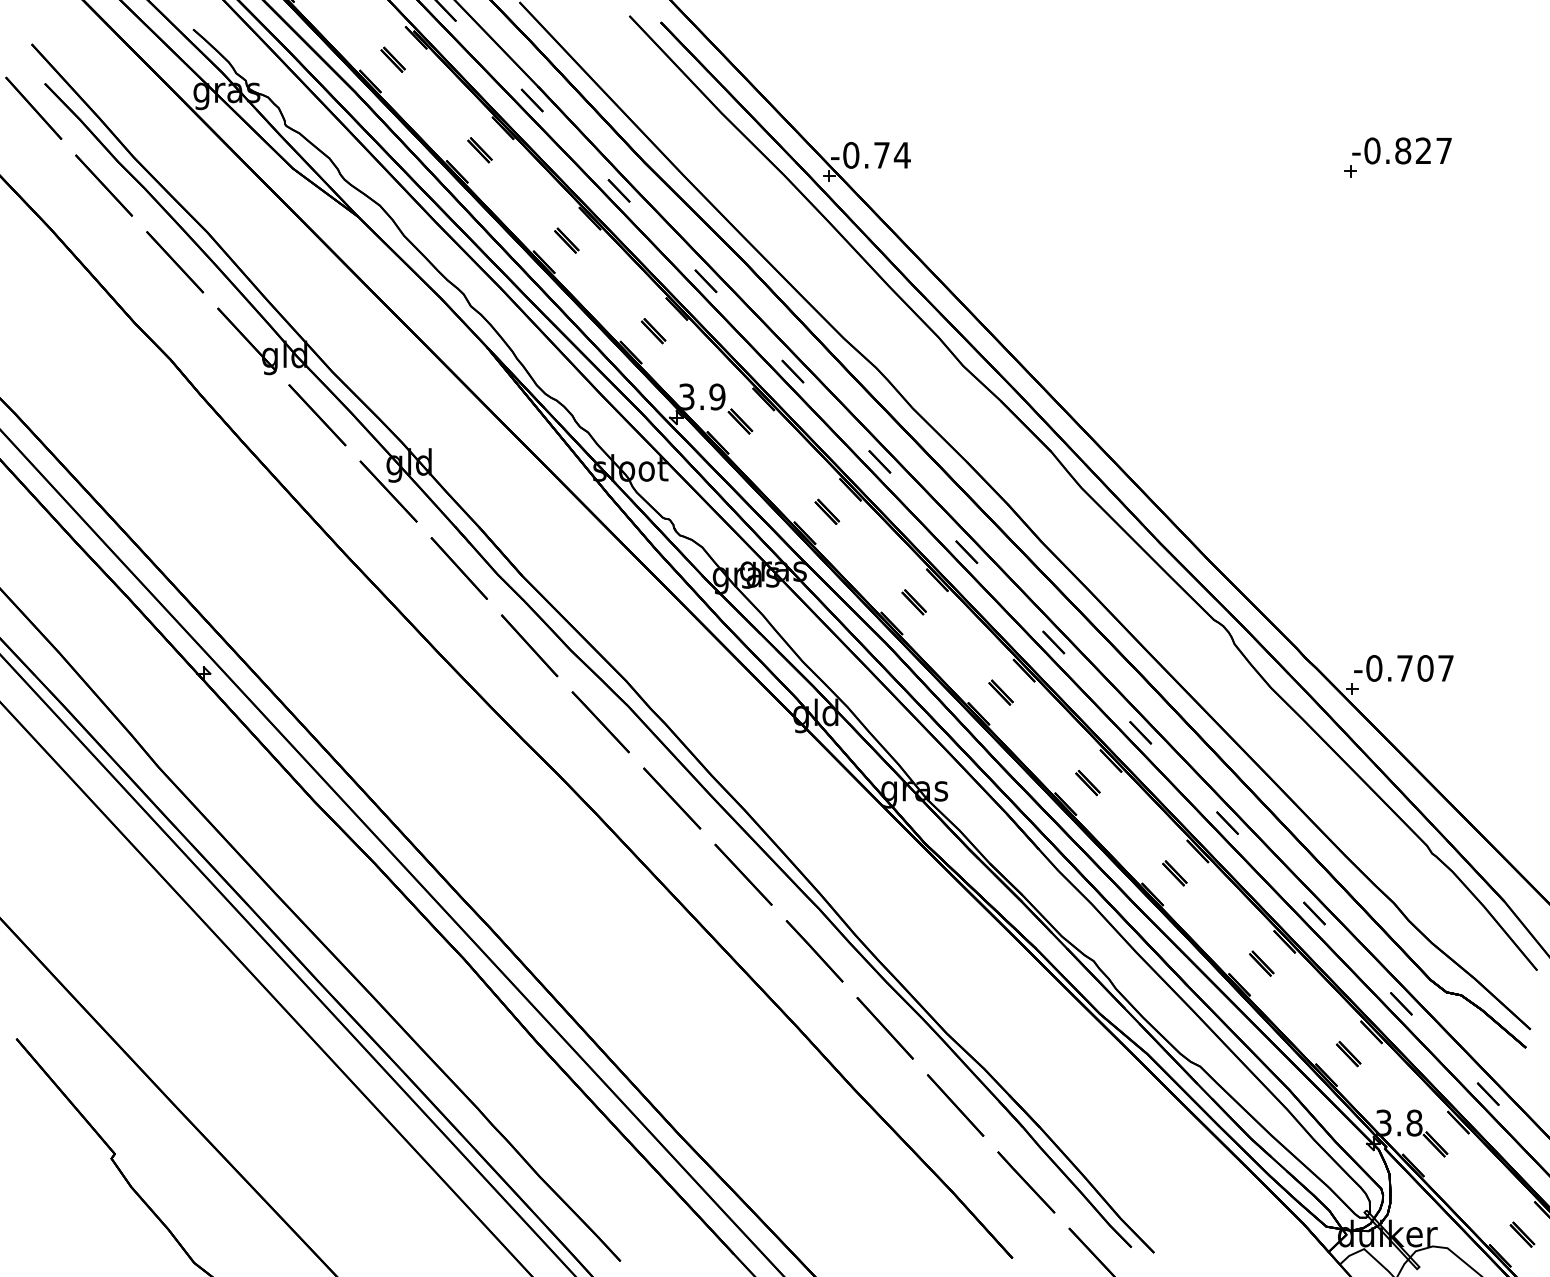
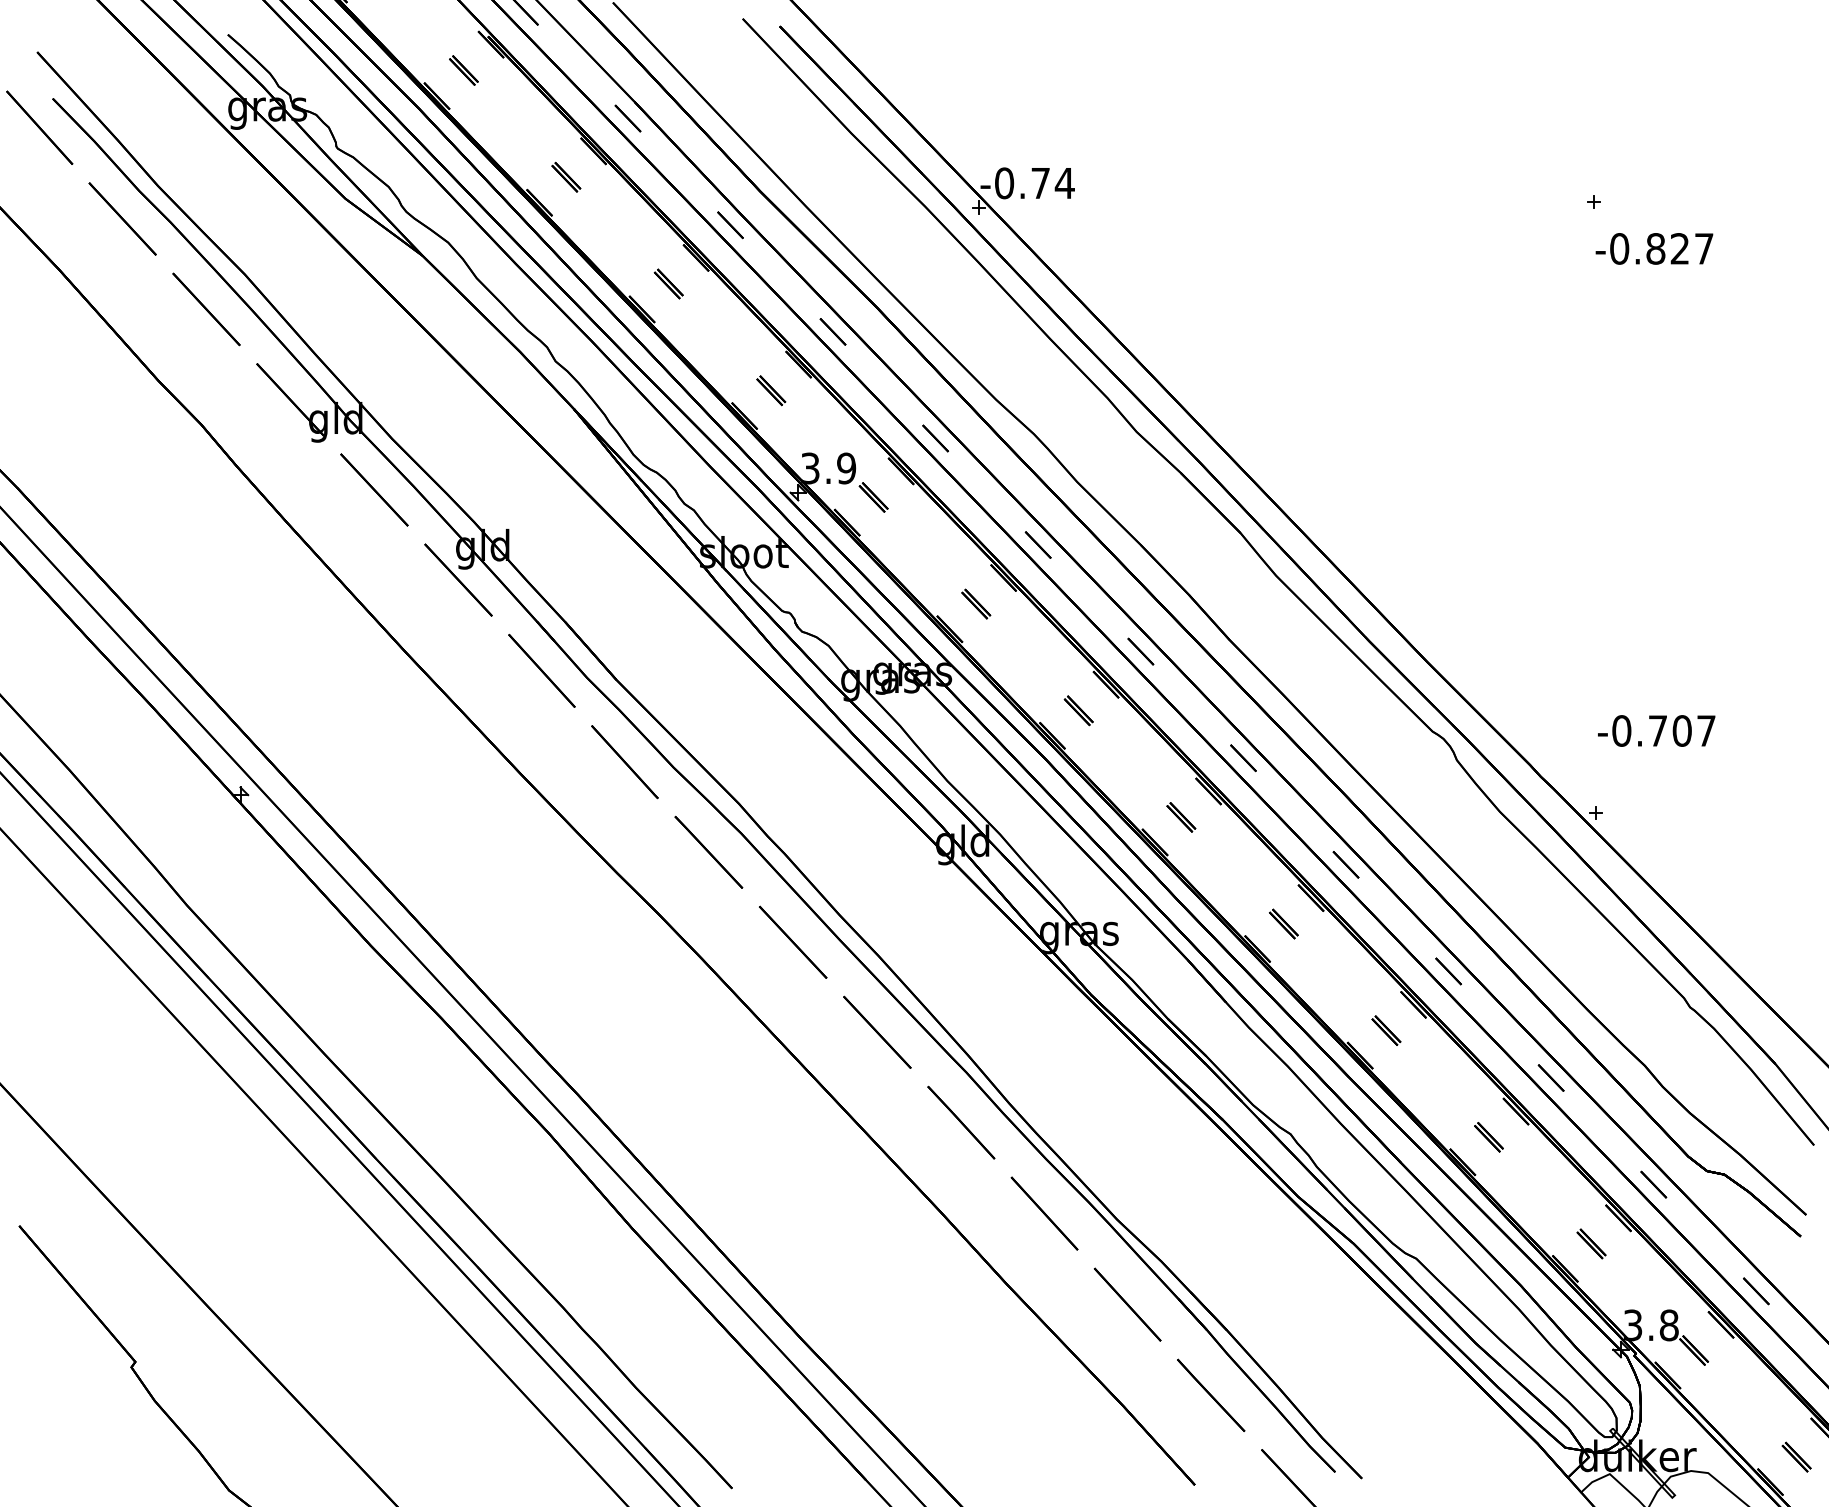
text: (1401, 150) -> (1653, 248), moved
text: (1403, 668) -> (1656, 731), moved

